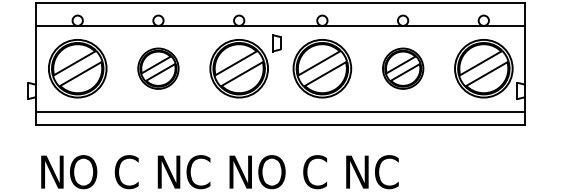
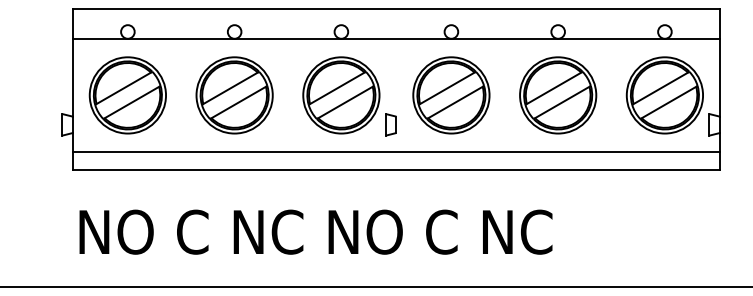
part: (276, 43) -> (390, 124), moved
part: (158, 68) -> (234, 95), size x1.43
part: (403, 68) -> (558, 95), size x1.43

